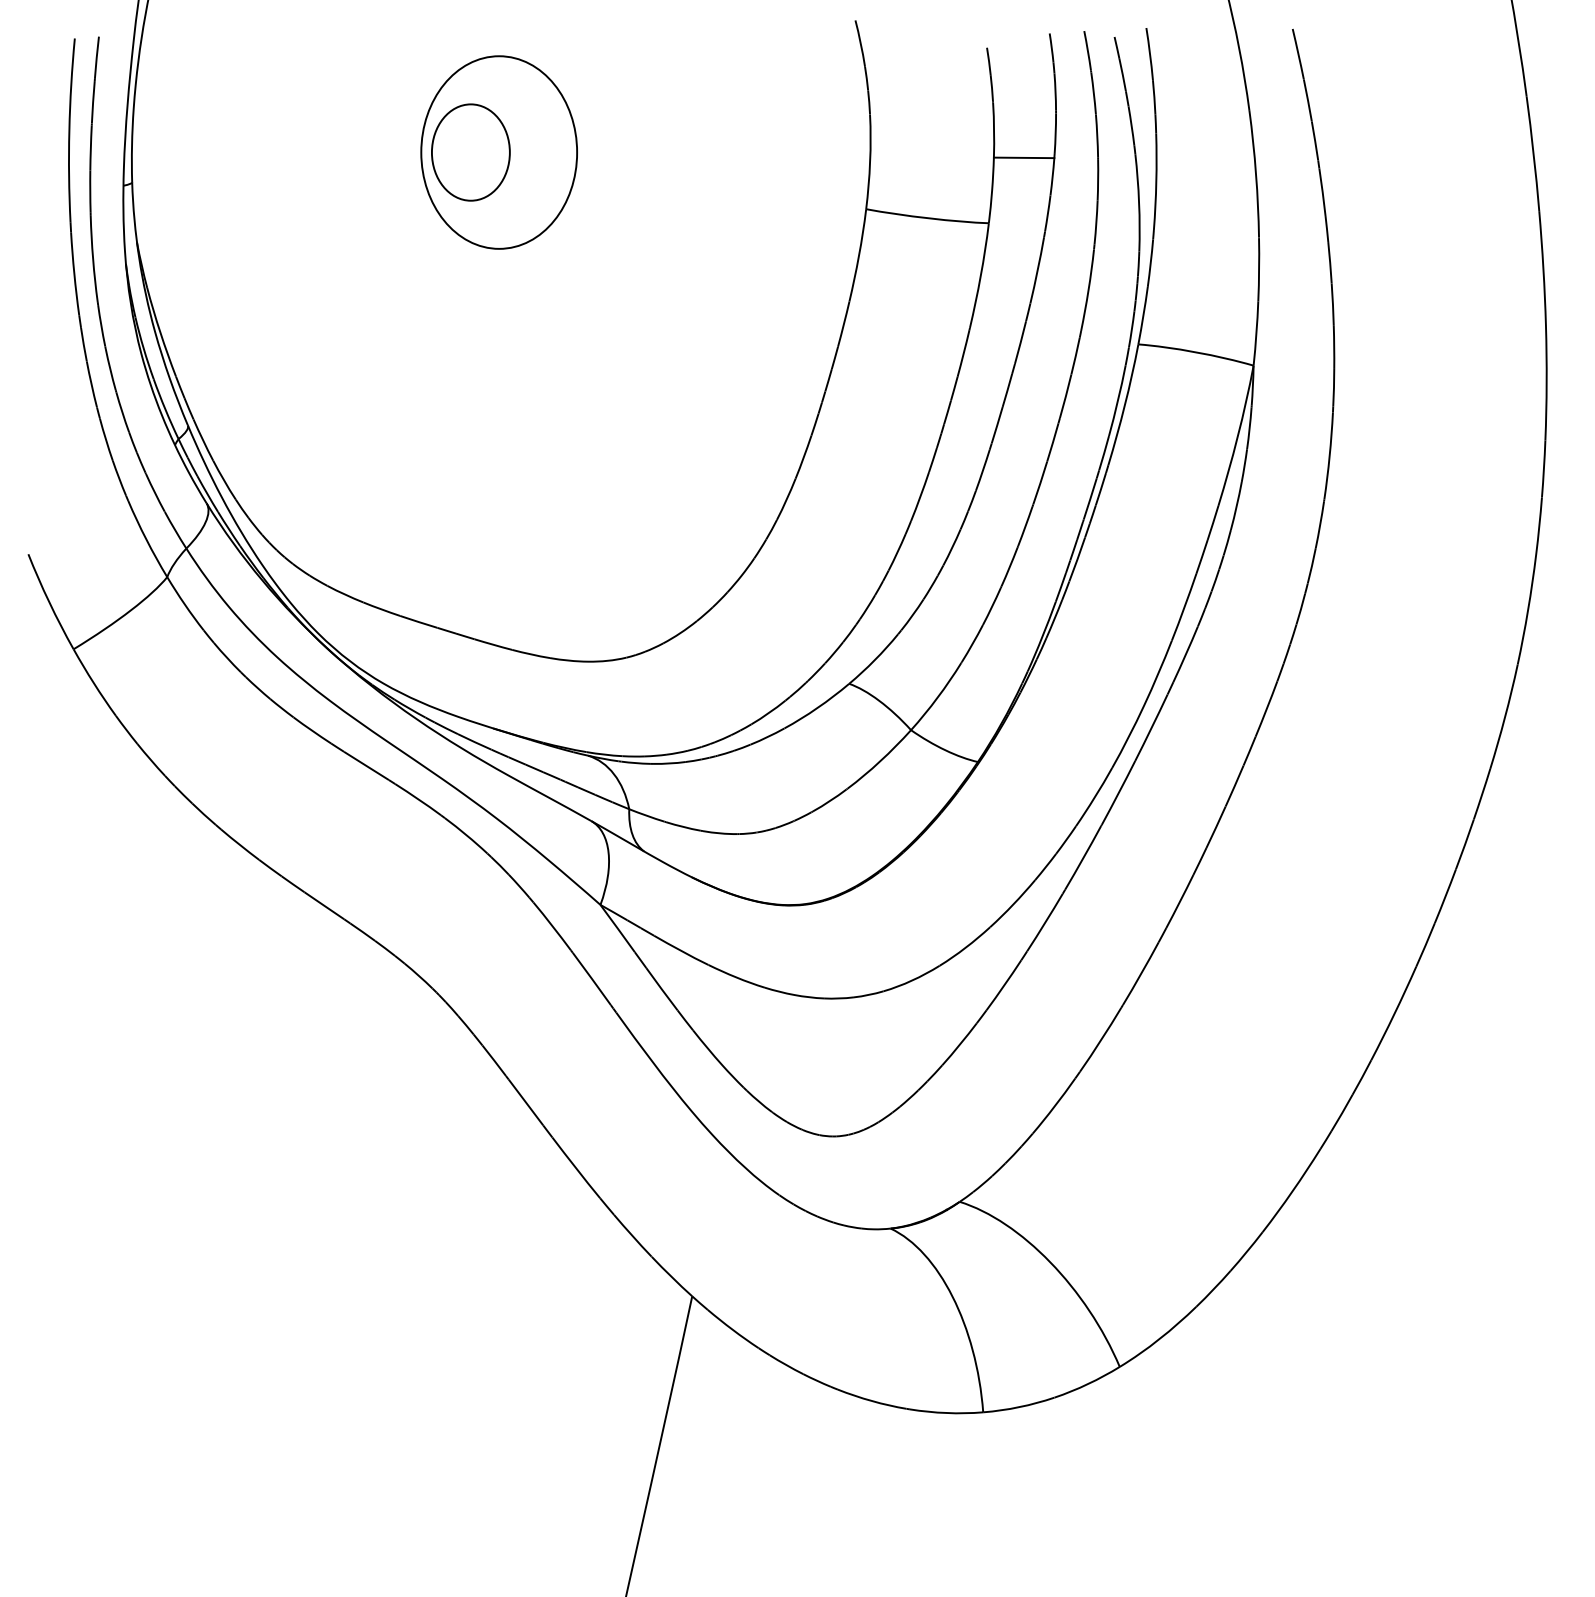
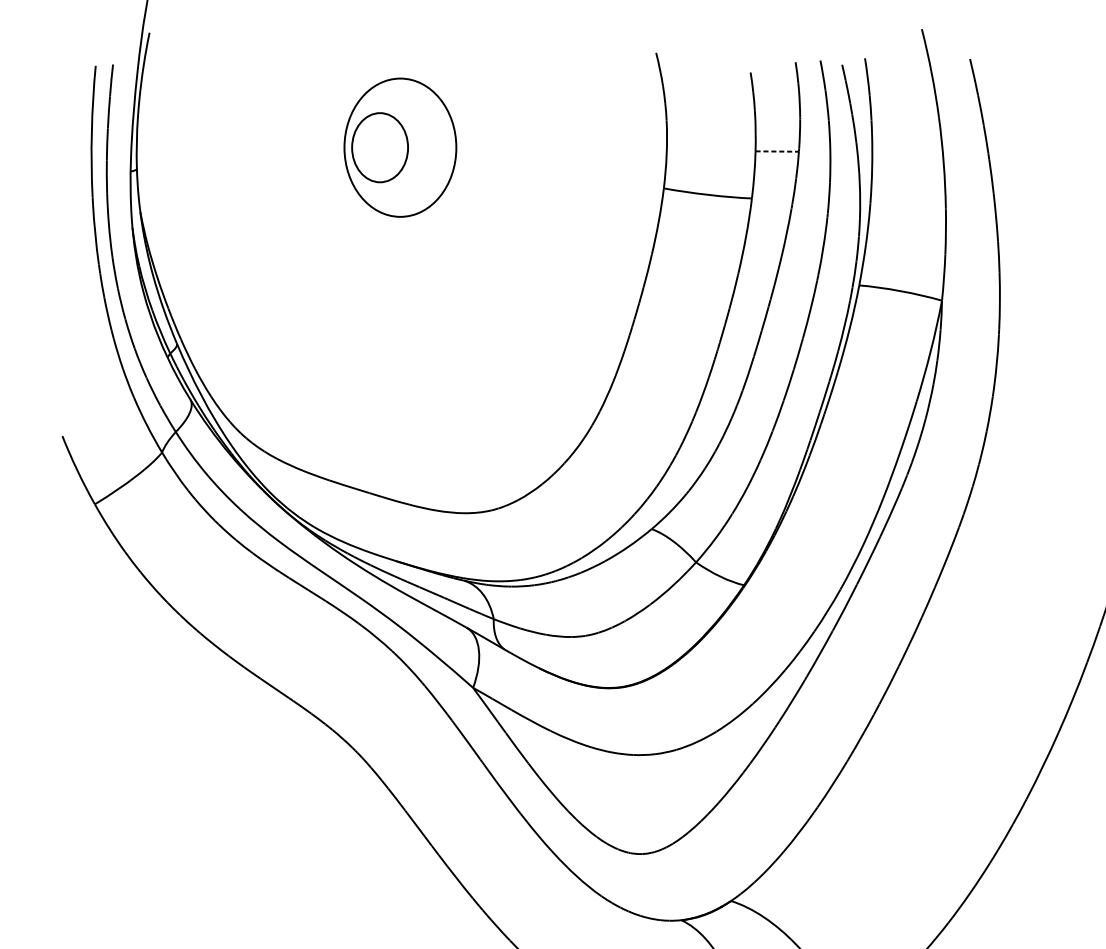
line: (1024, 157) -> (777, 151), solid -> dashed

